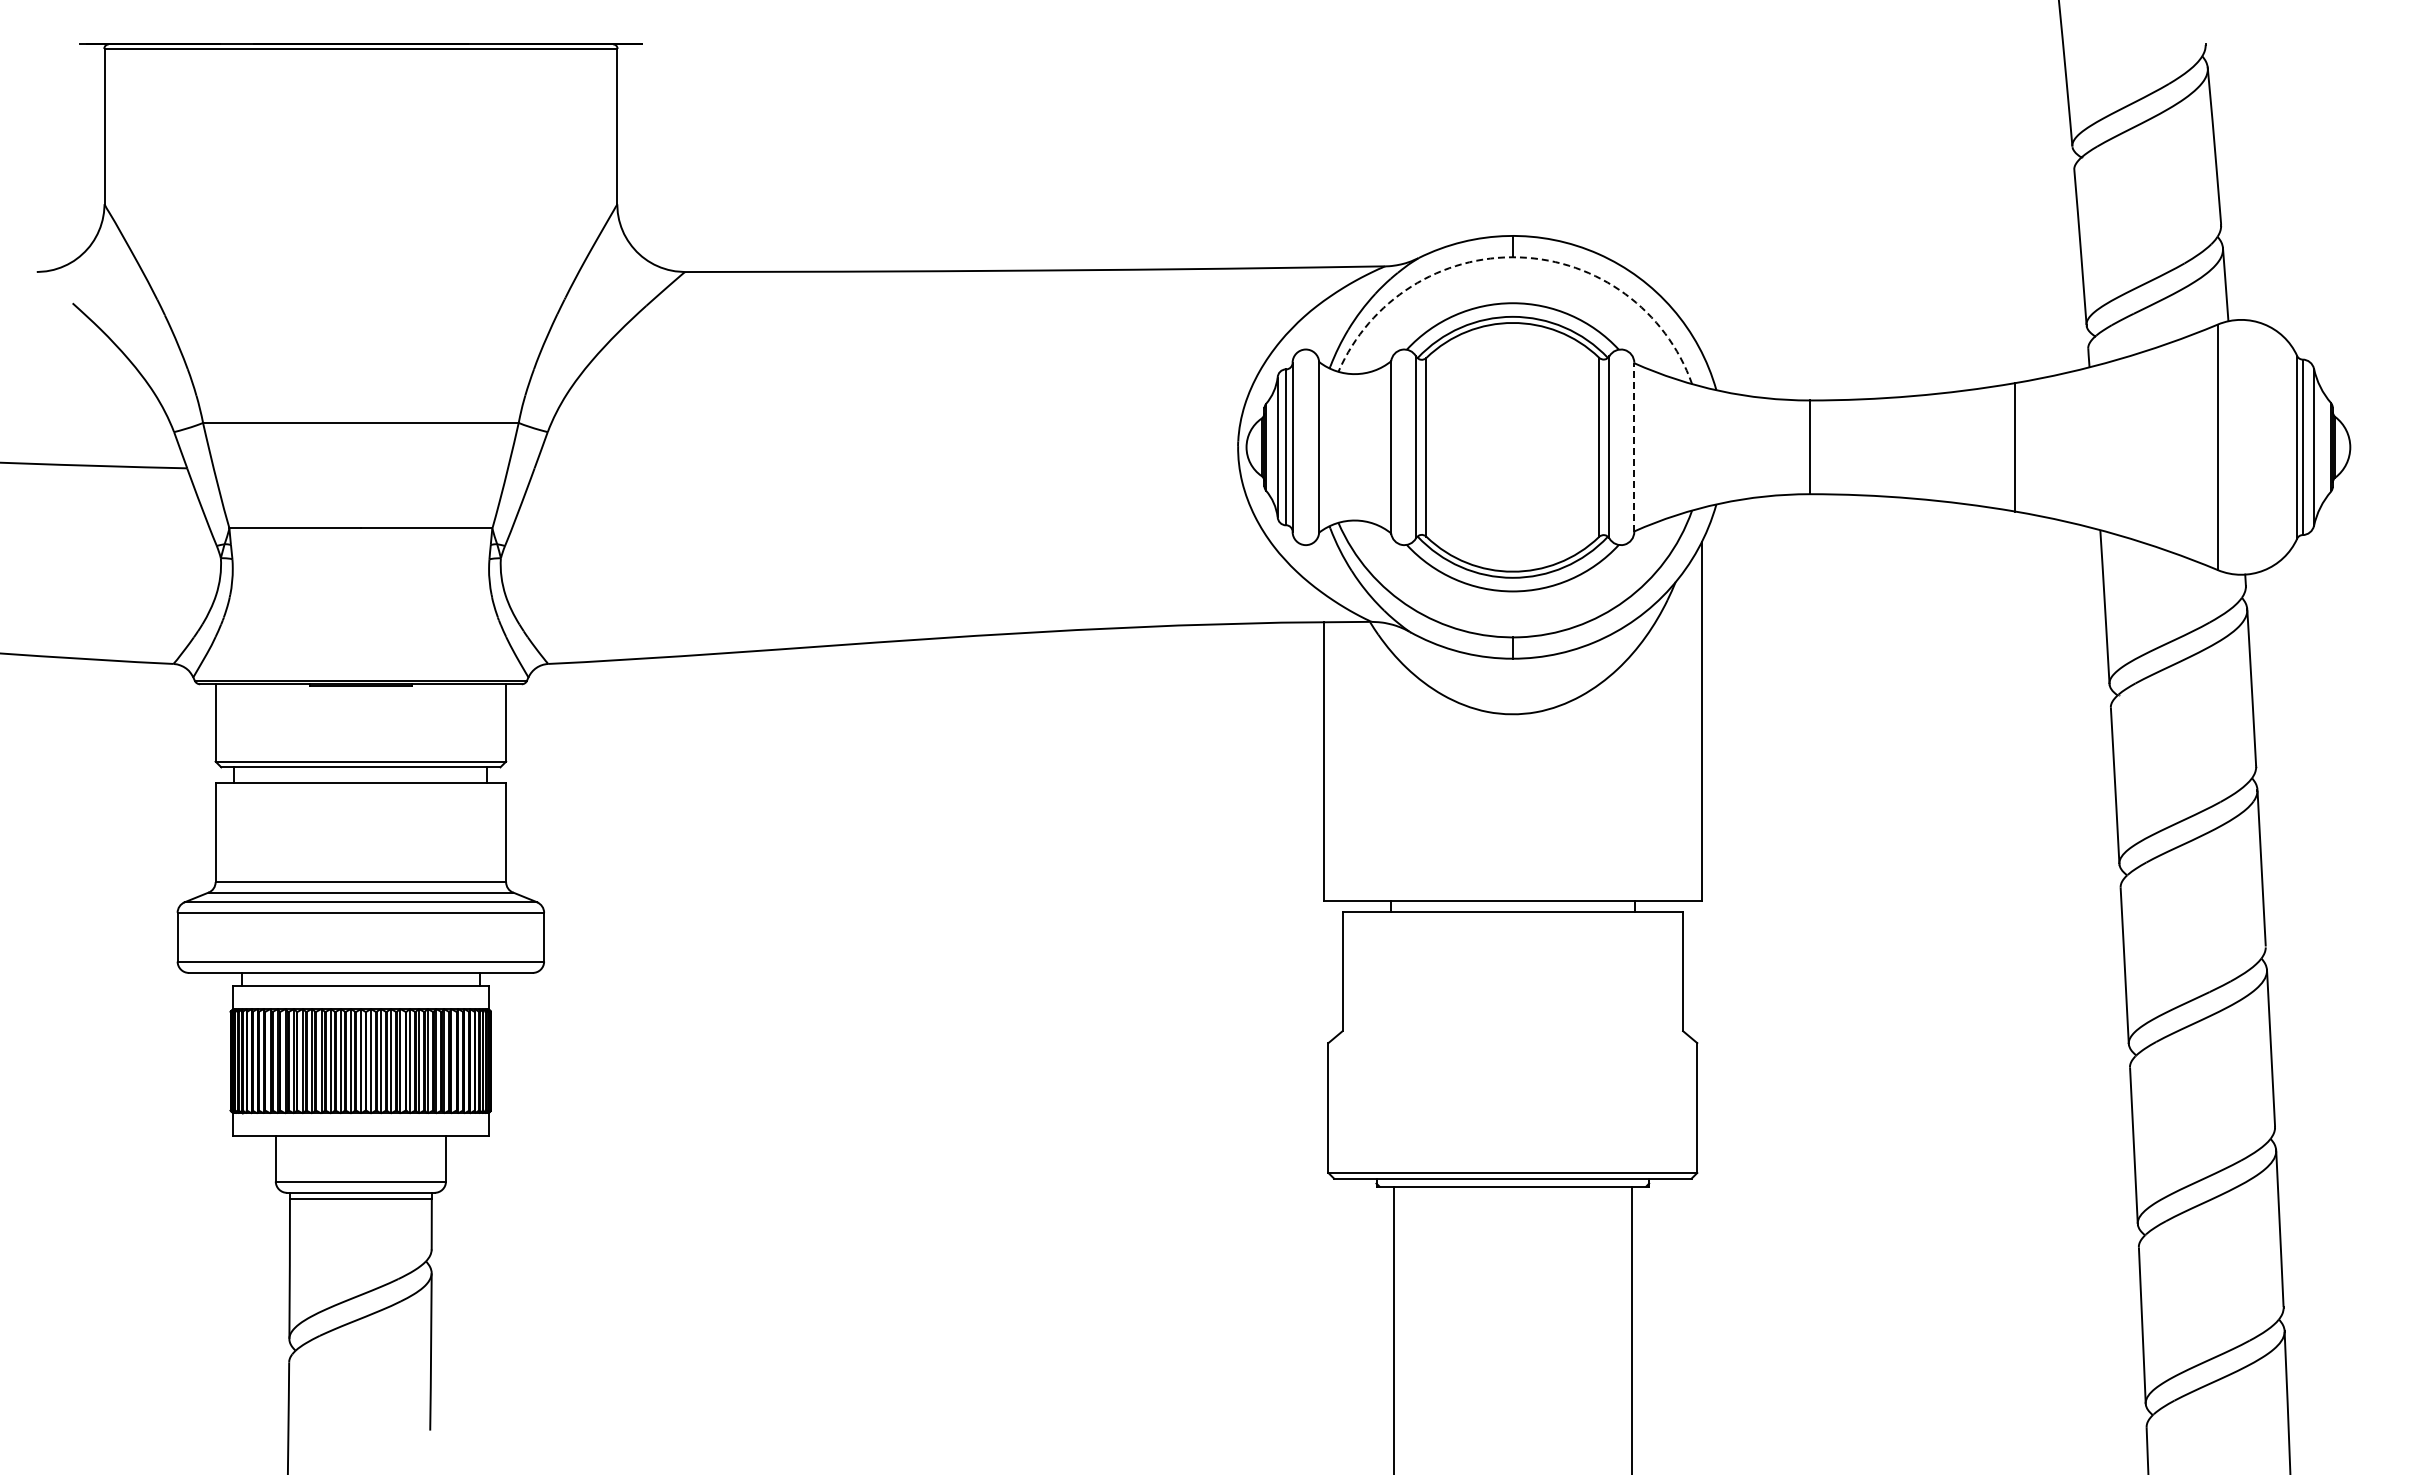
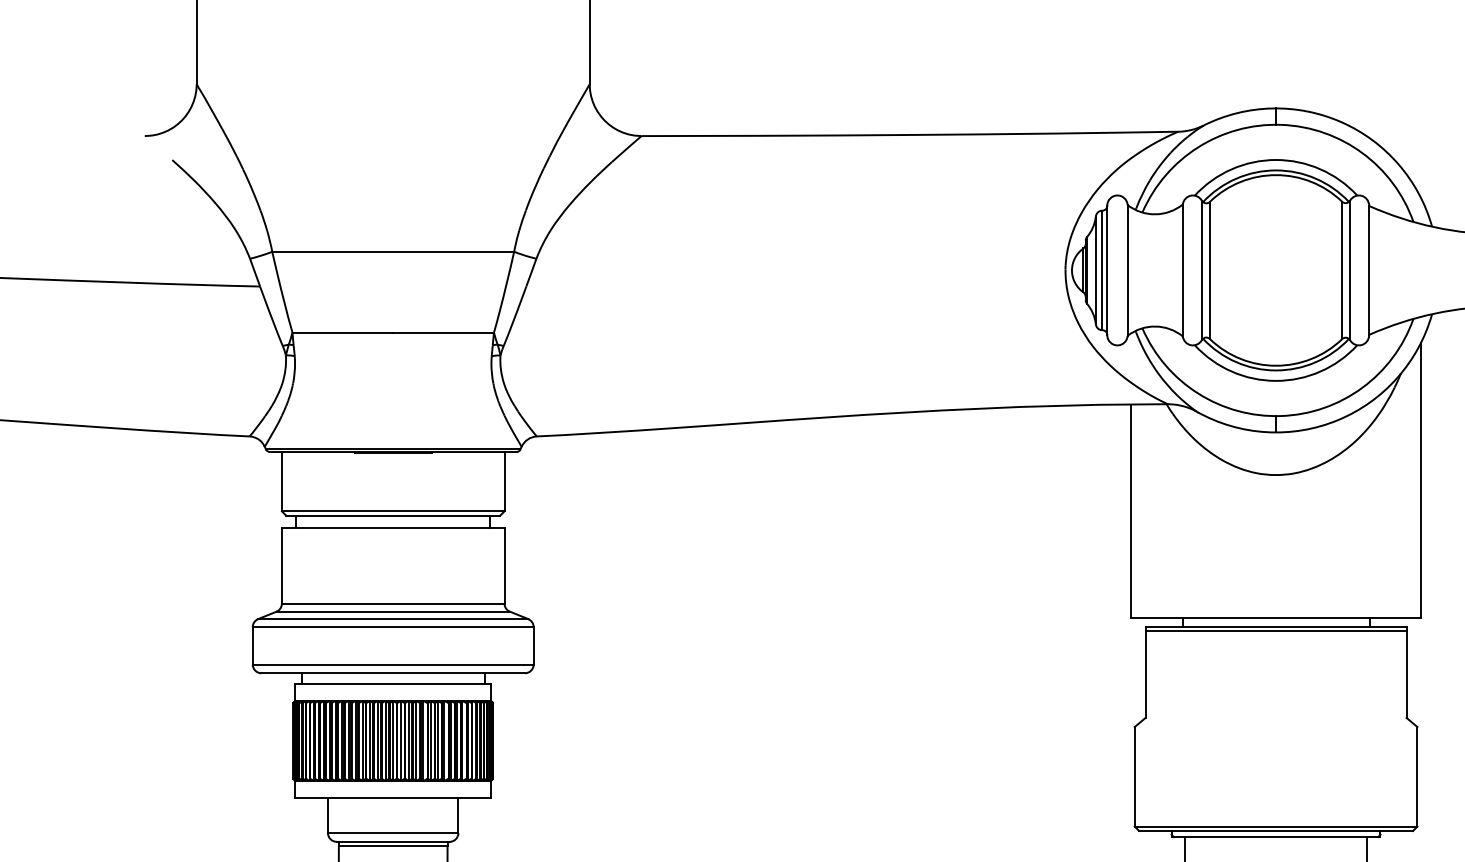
arc: (1519, 257) -> (1281, 124), dashed -> solid
line: (1634, 447) -> (1369, 270), dashed -> solid
line: (1512, 917) -> (1275, 630), added

